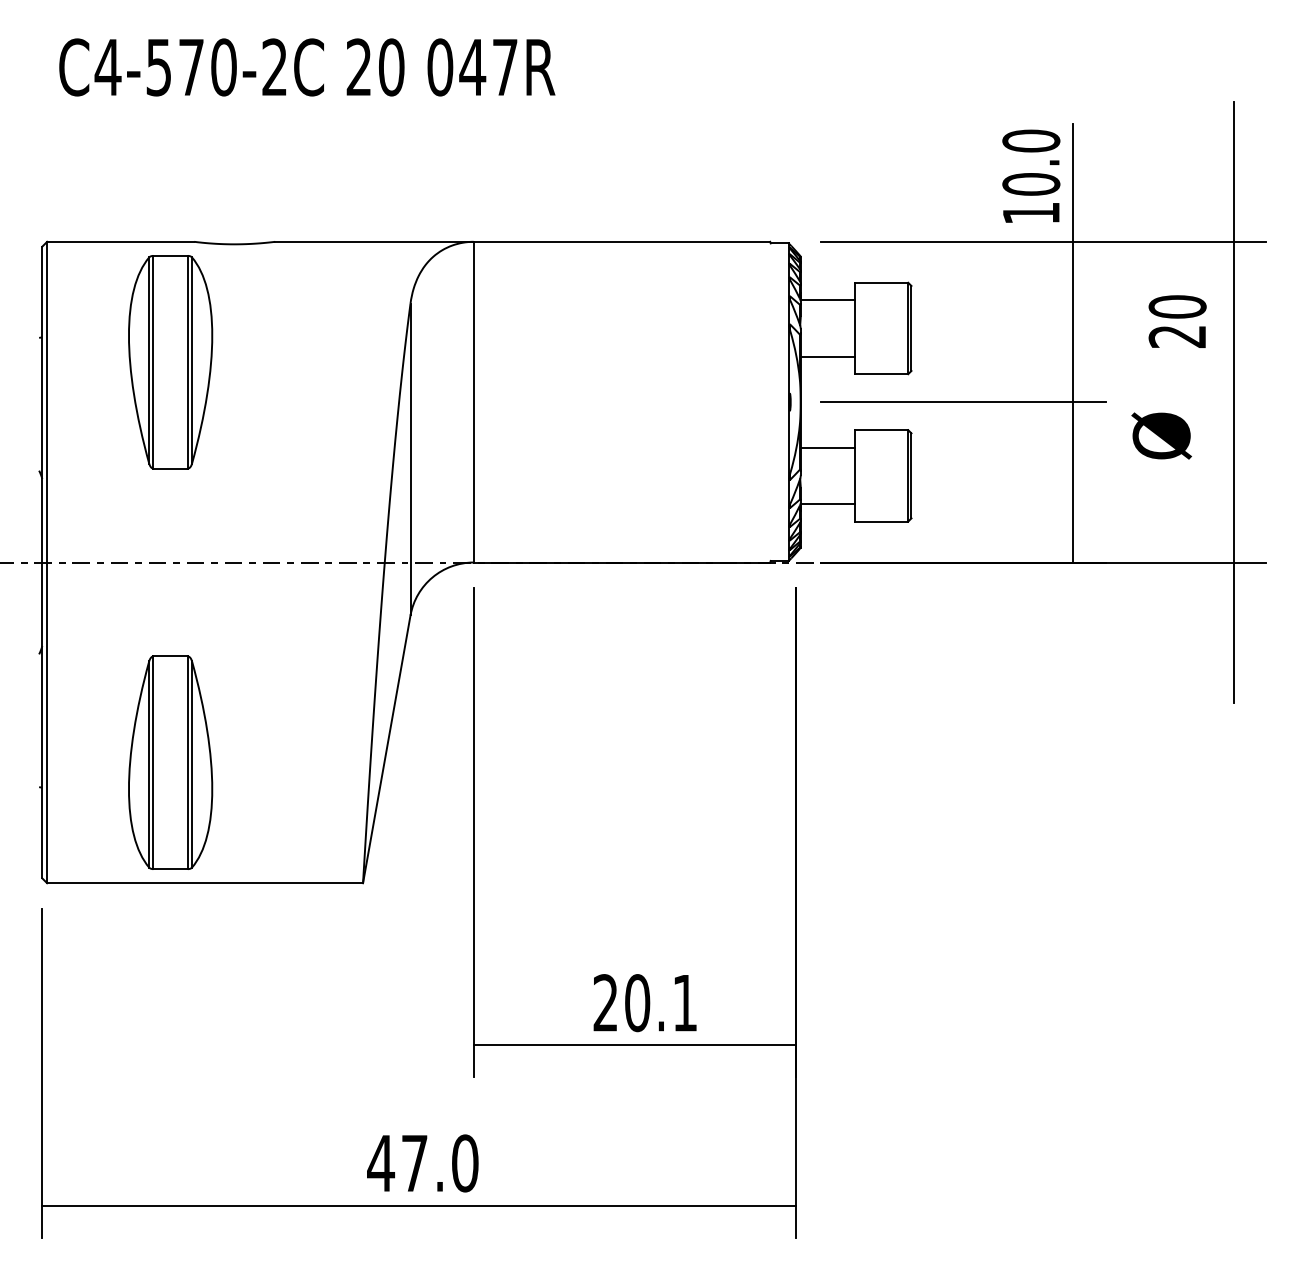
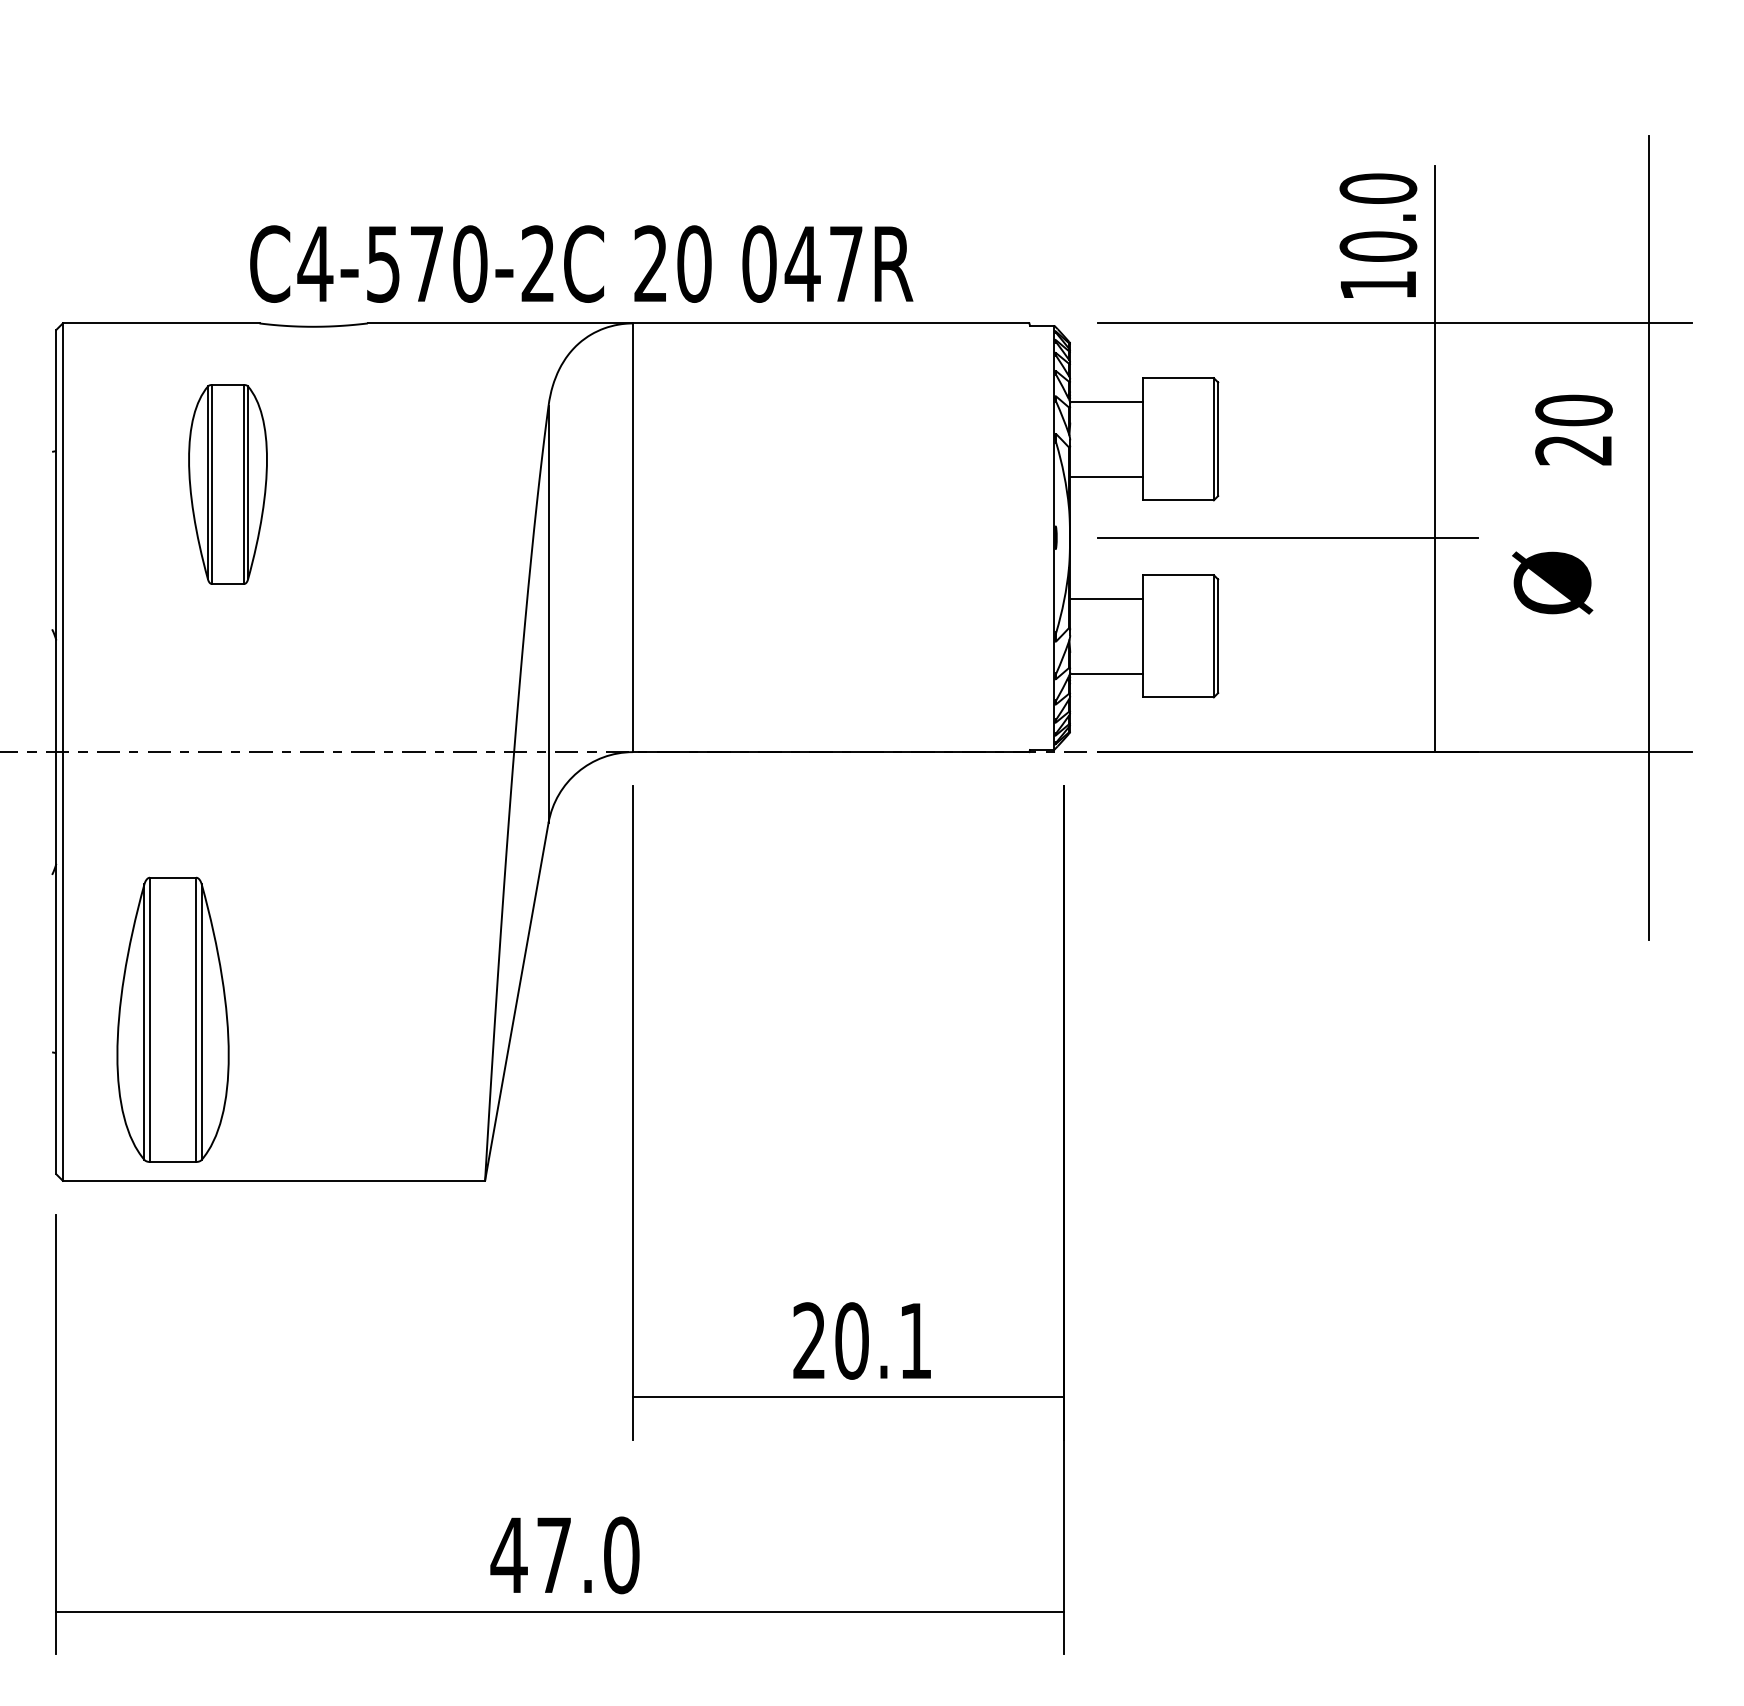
text: (307, 67) -> (581, 264), moved
part: (170, 362) -> (227, 484), size x0.7
part: (170, 762) -> (172, 1019), moved

